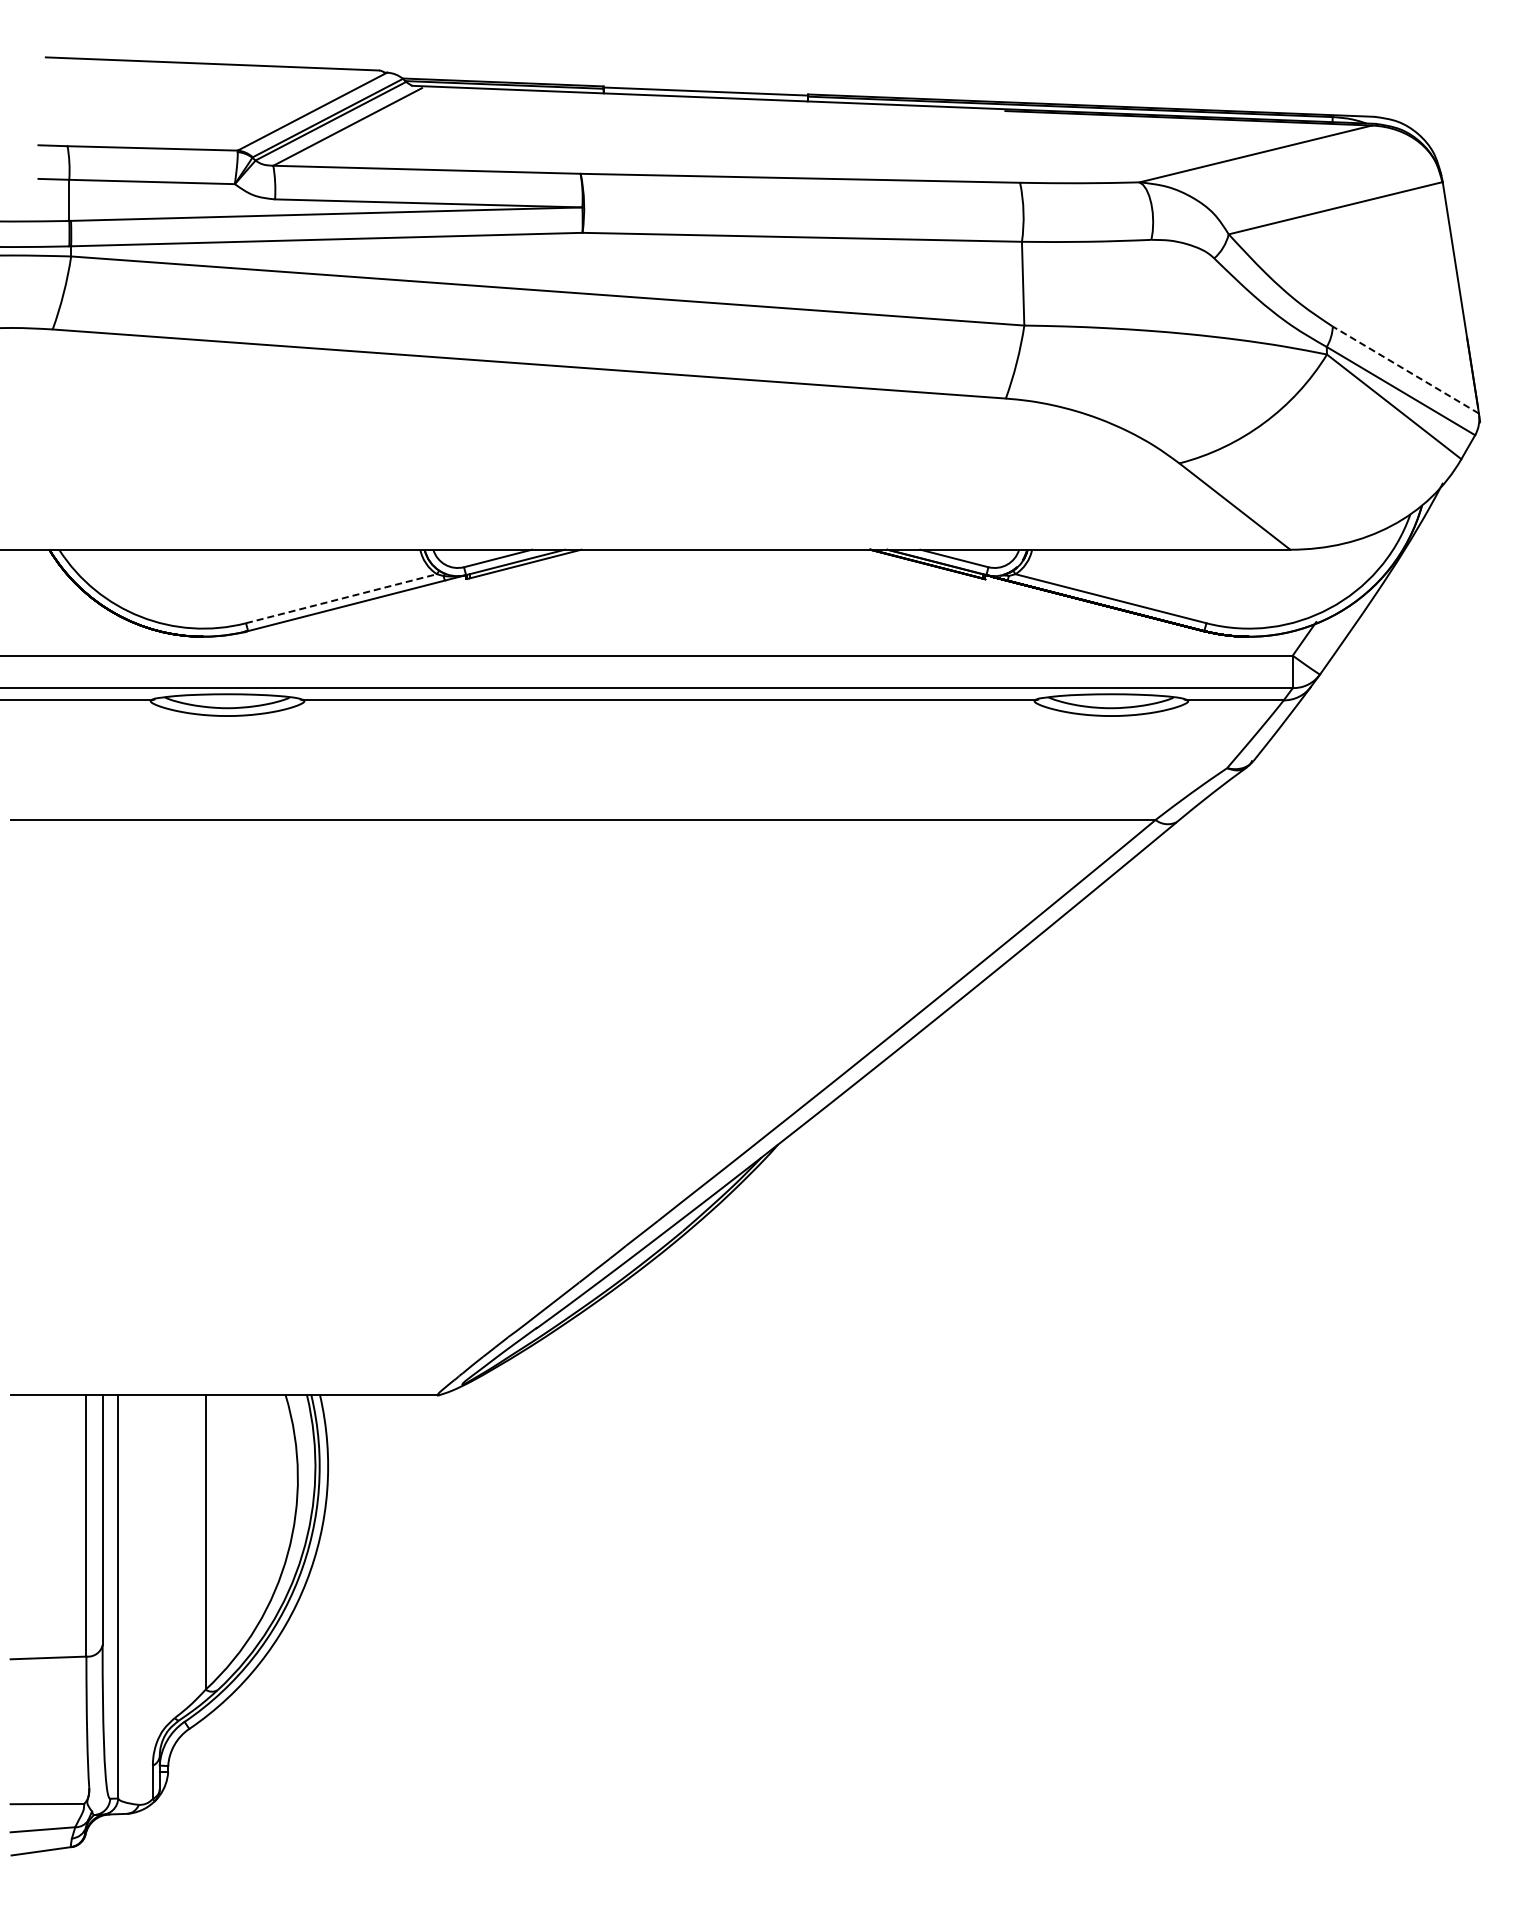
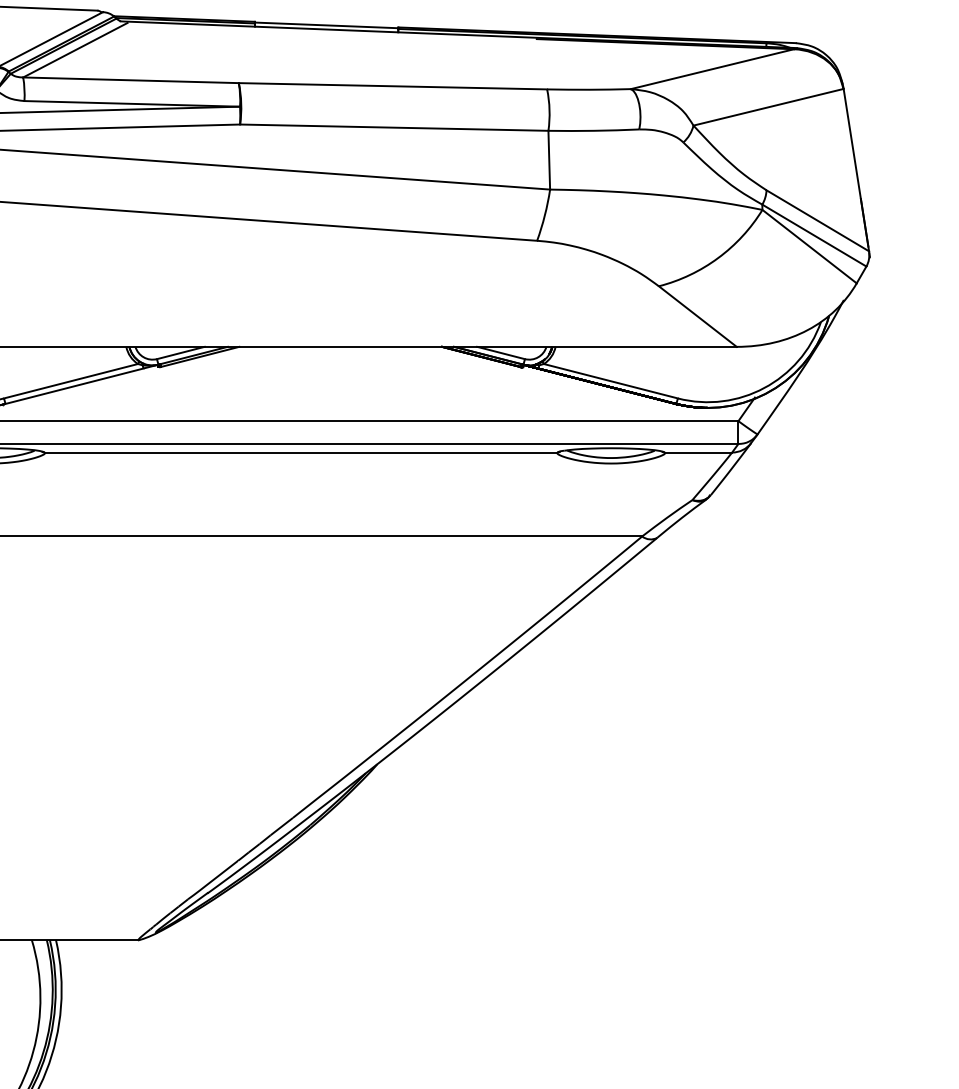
line: (1405, 369) -> (817, 220), dashed -> solid
line: (341, 598) -> (71, 381), dashed -> solid

